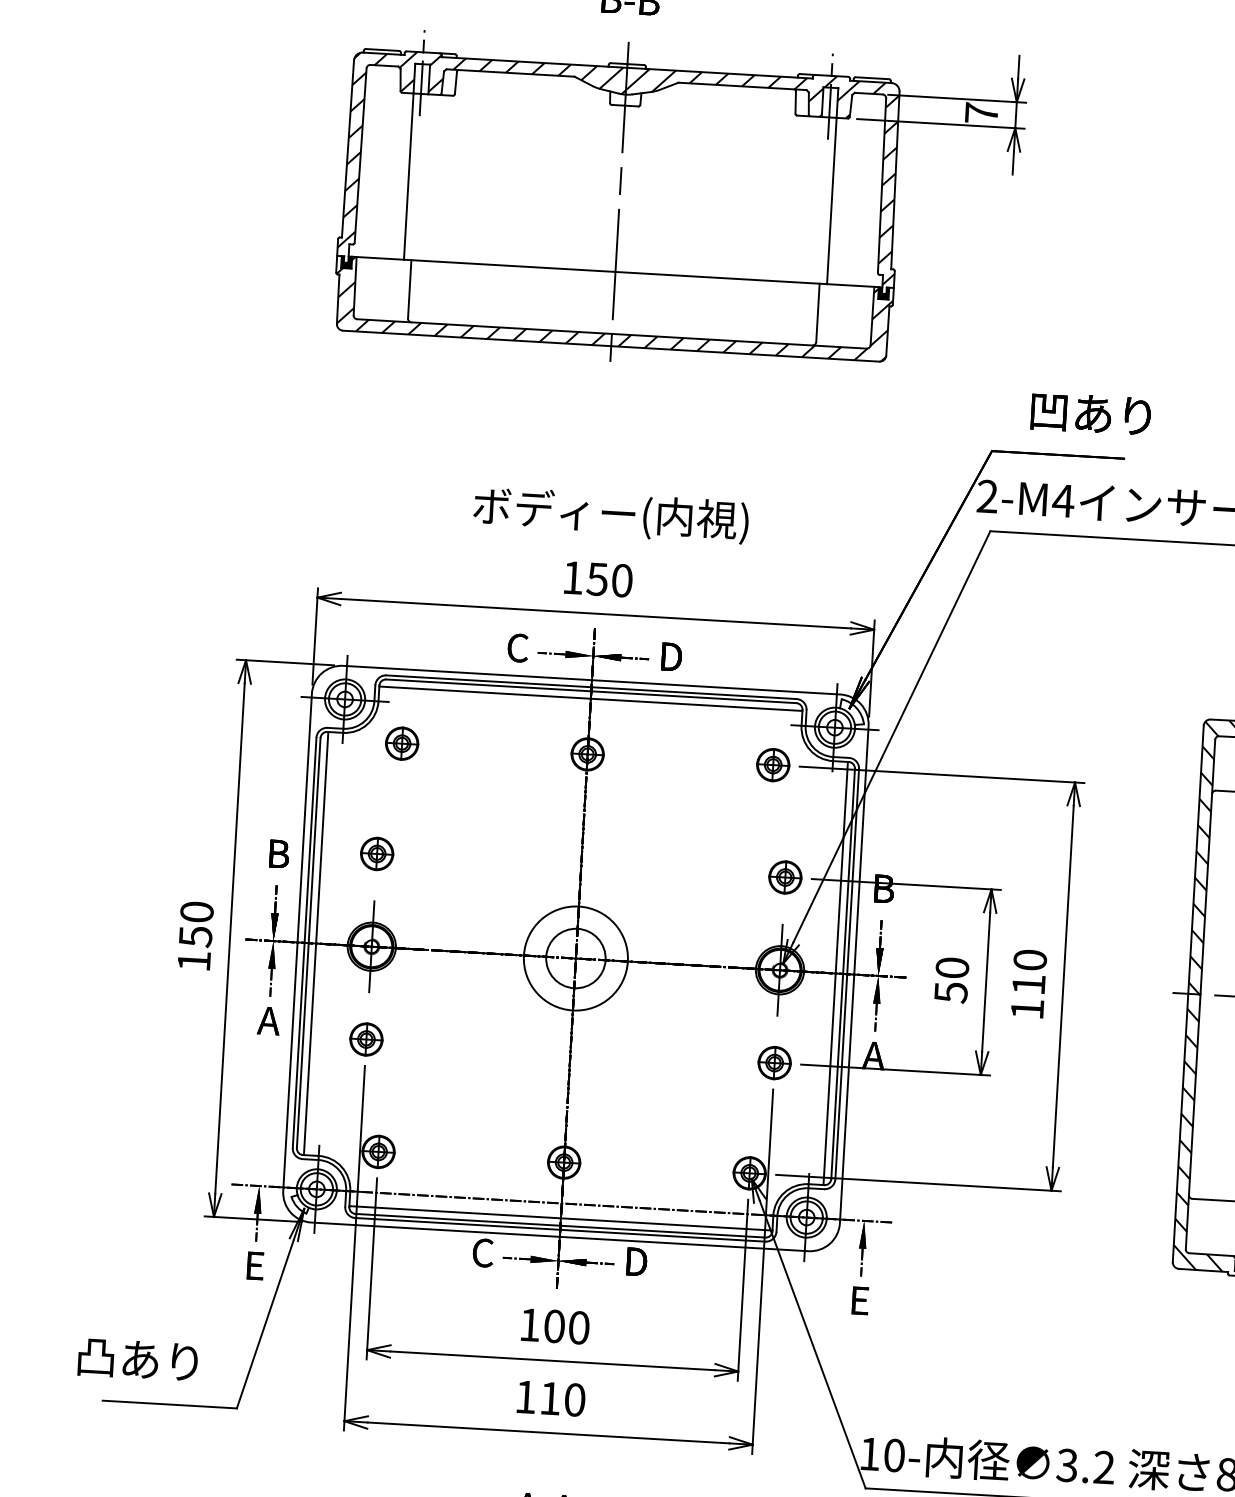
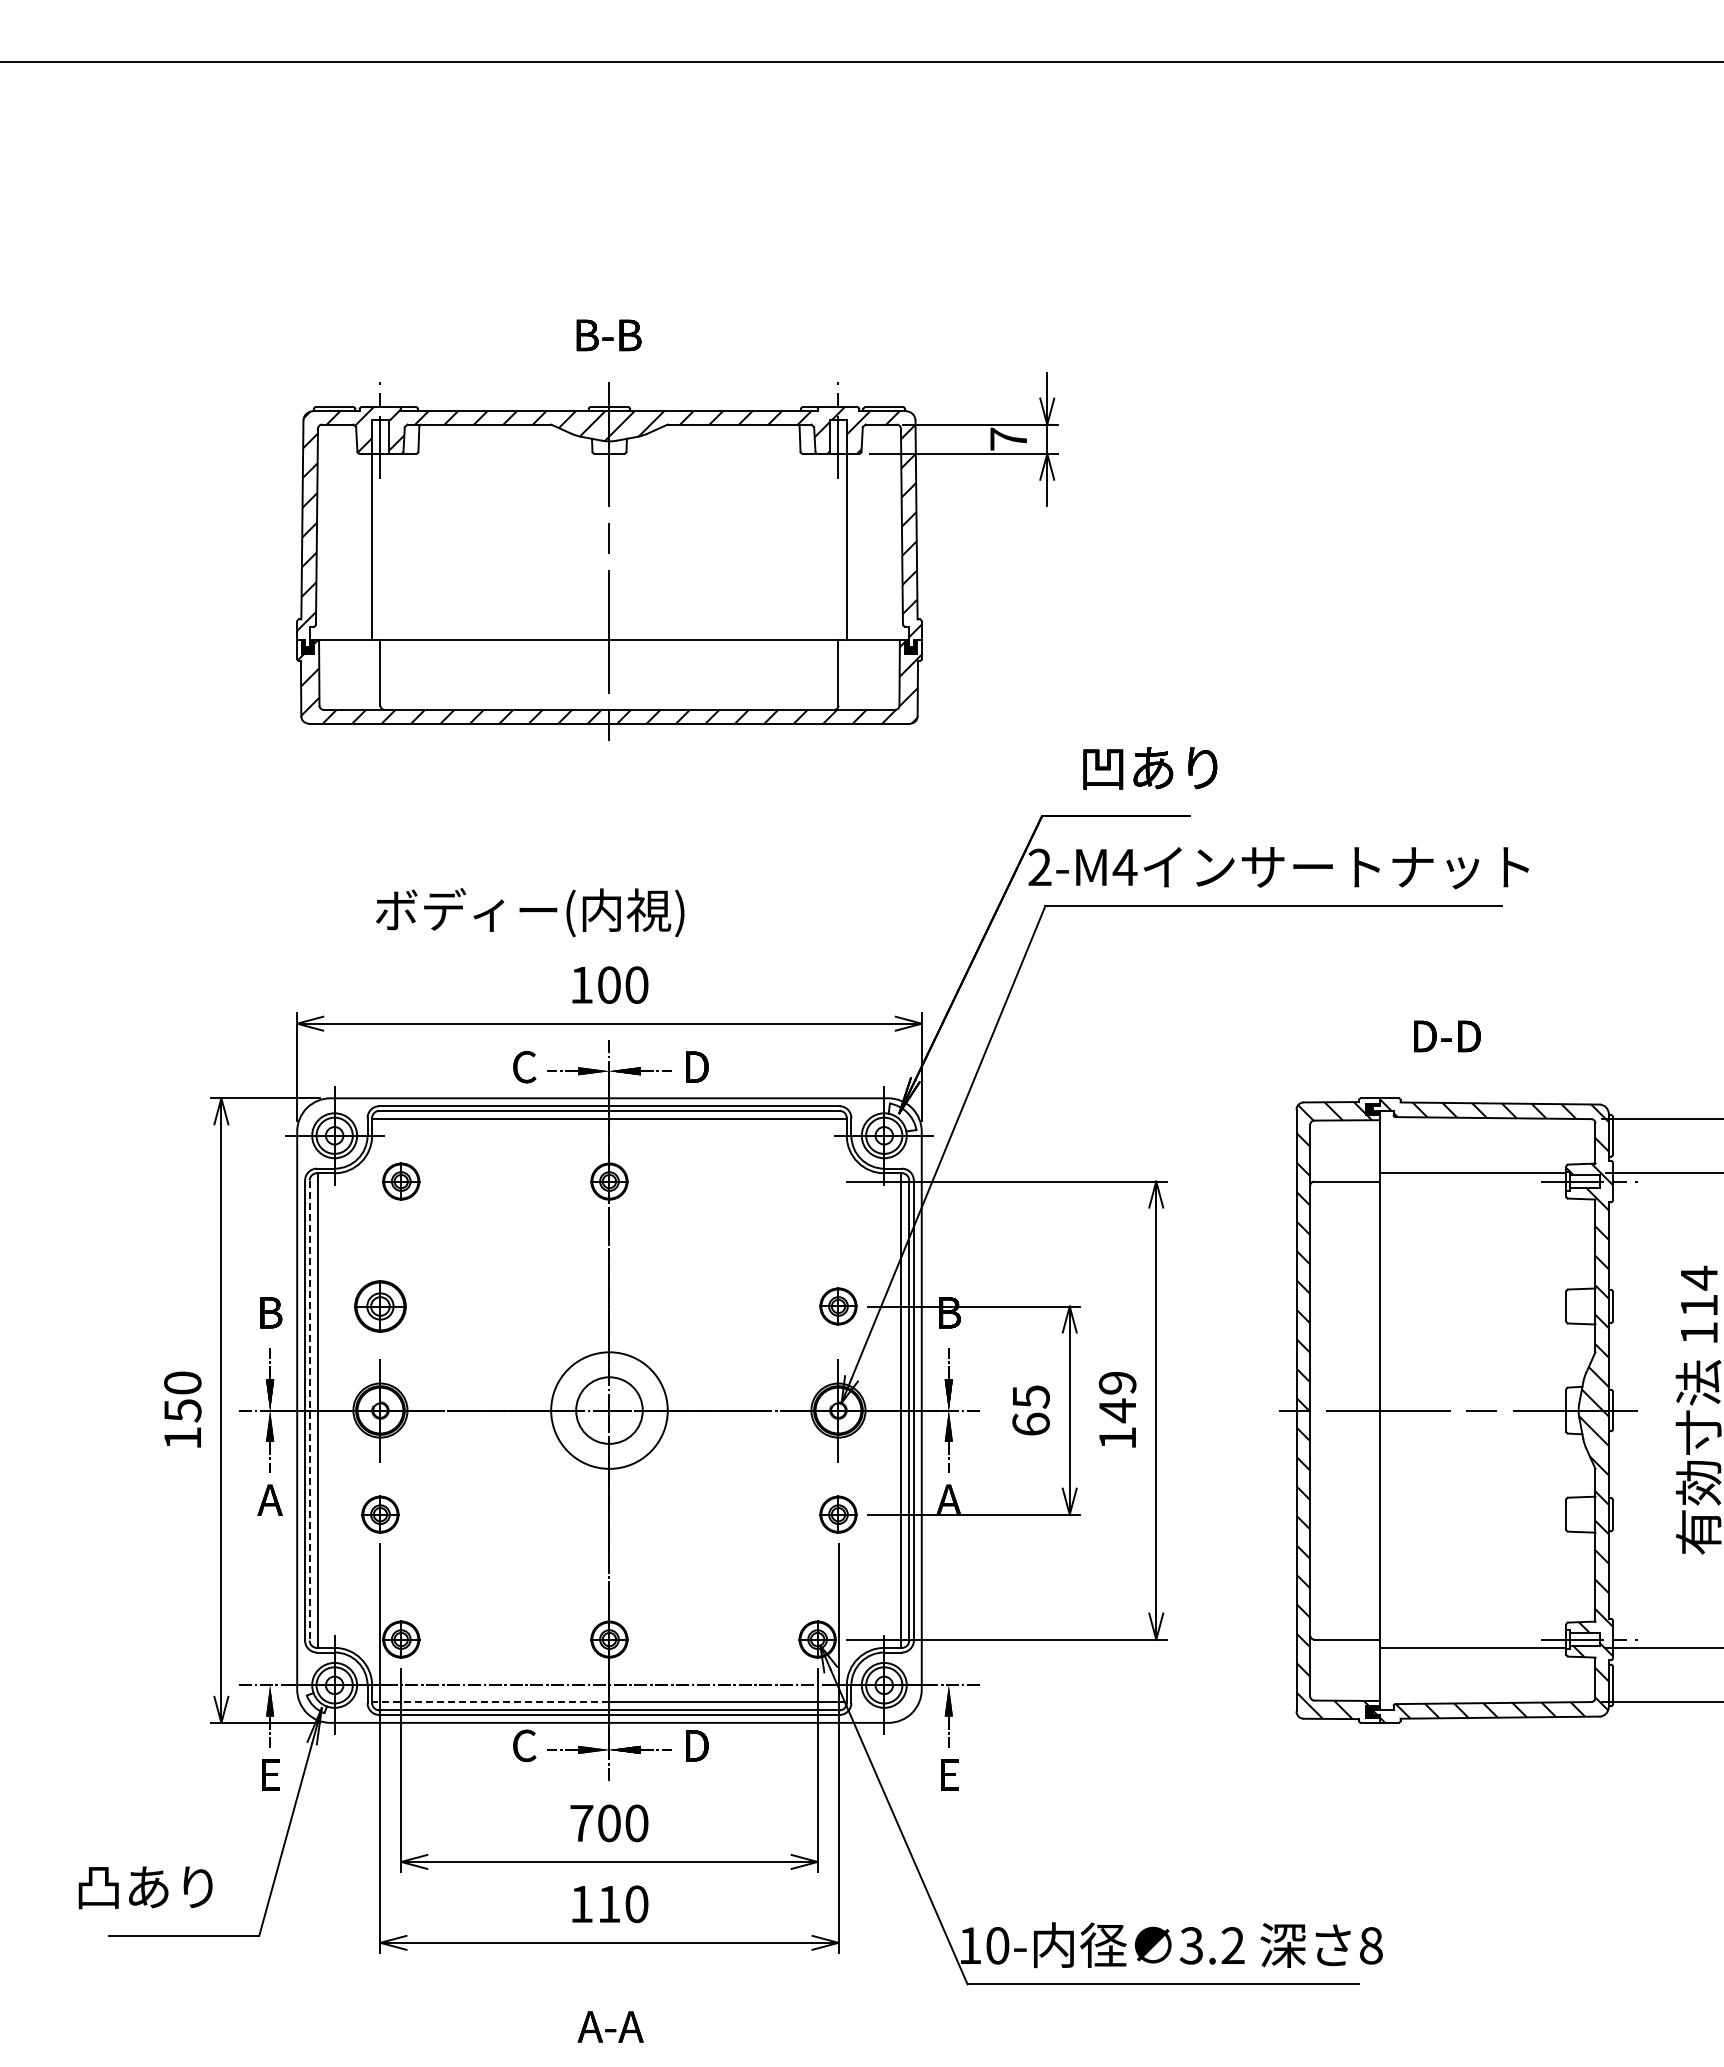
text: (611, 515) -> (530, 912), moved
text: (596, 578) -> (608, 984), 150 -> 100
part: (773, 765) -> (817, 1181), removed
part: (377, 853) -> (380, 1306), size x1.4
line: (308, 943) -> (309, 1411), solid -> dashed
text: (1029, 972) -> (1117, 1397), 110 -> 149
text: (951, 980) -> (1030, 1410), 50 -> 65
line: (454, 1212) -> (490, 1702), solid -> dashed
text: (529, 1325) -> (581, 1823), 100 -> 700

